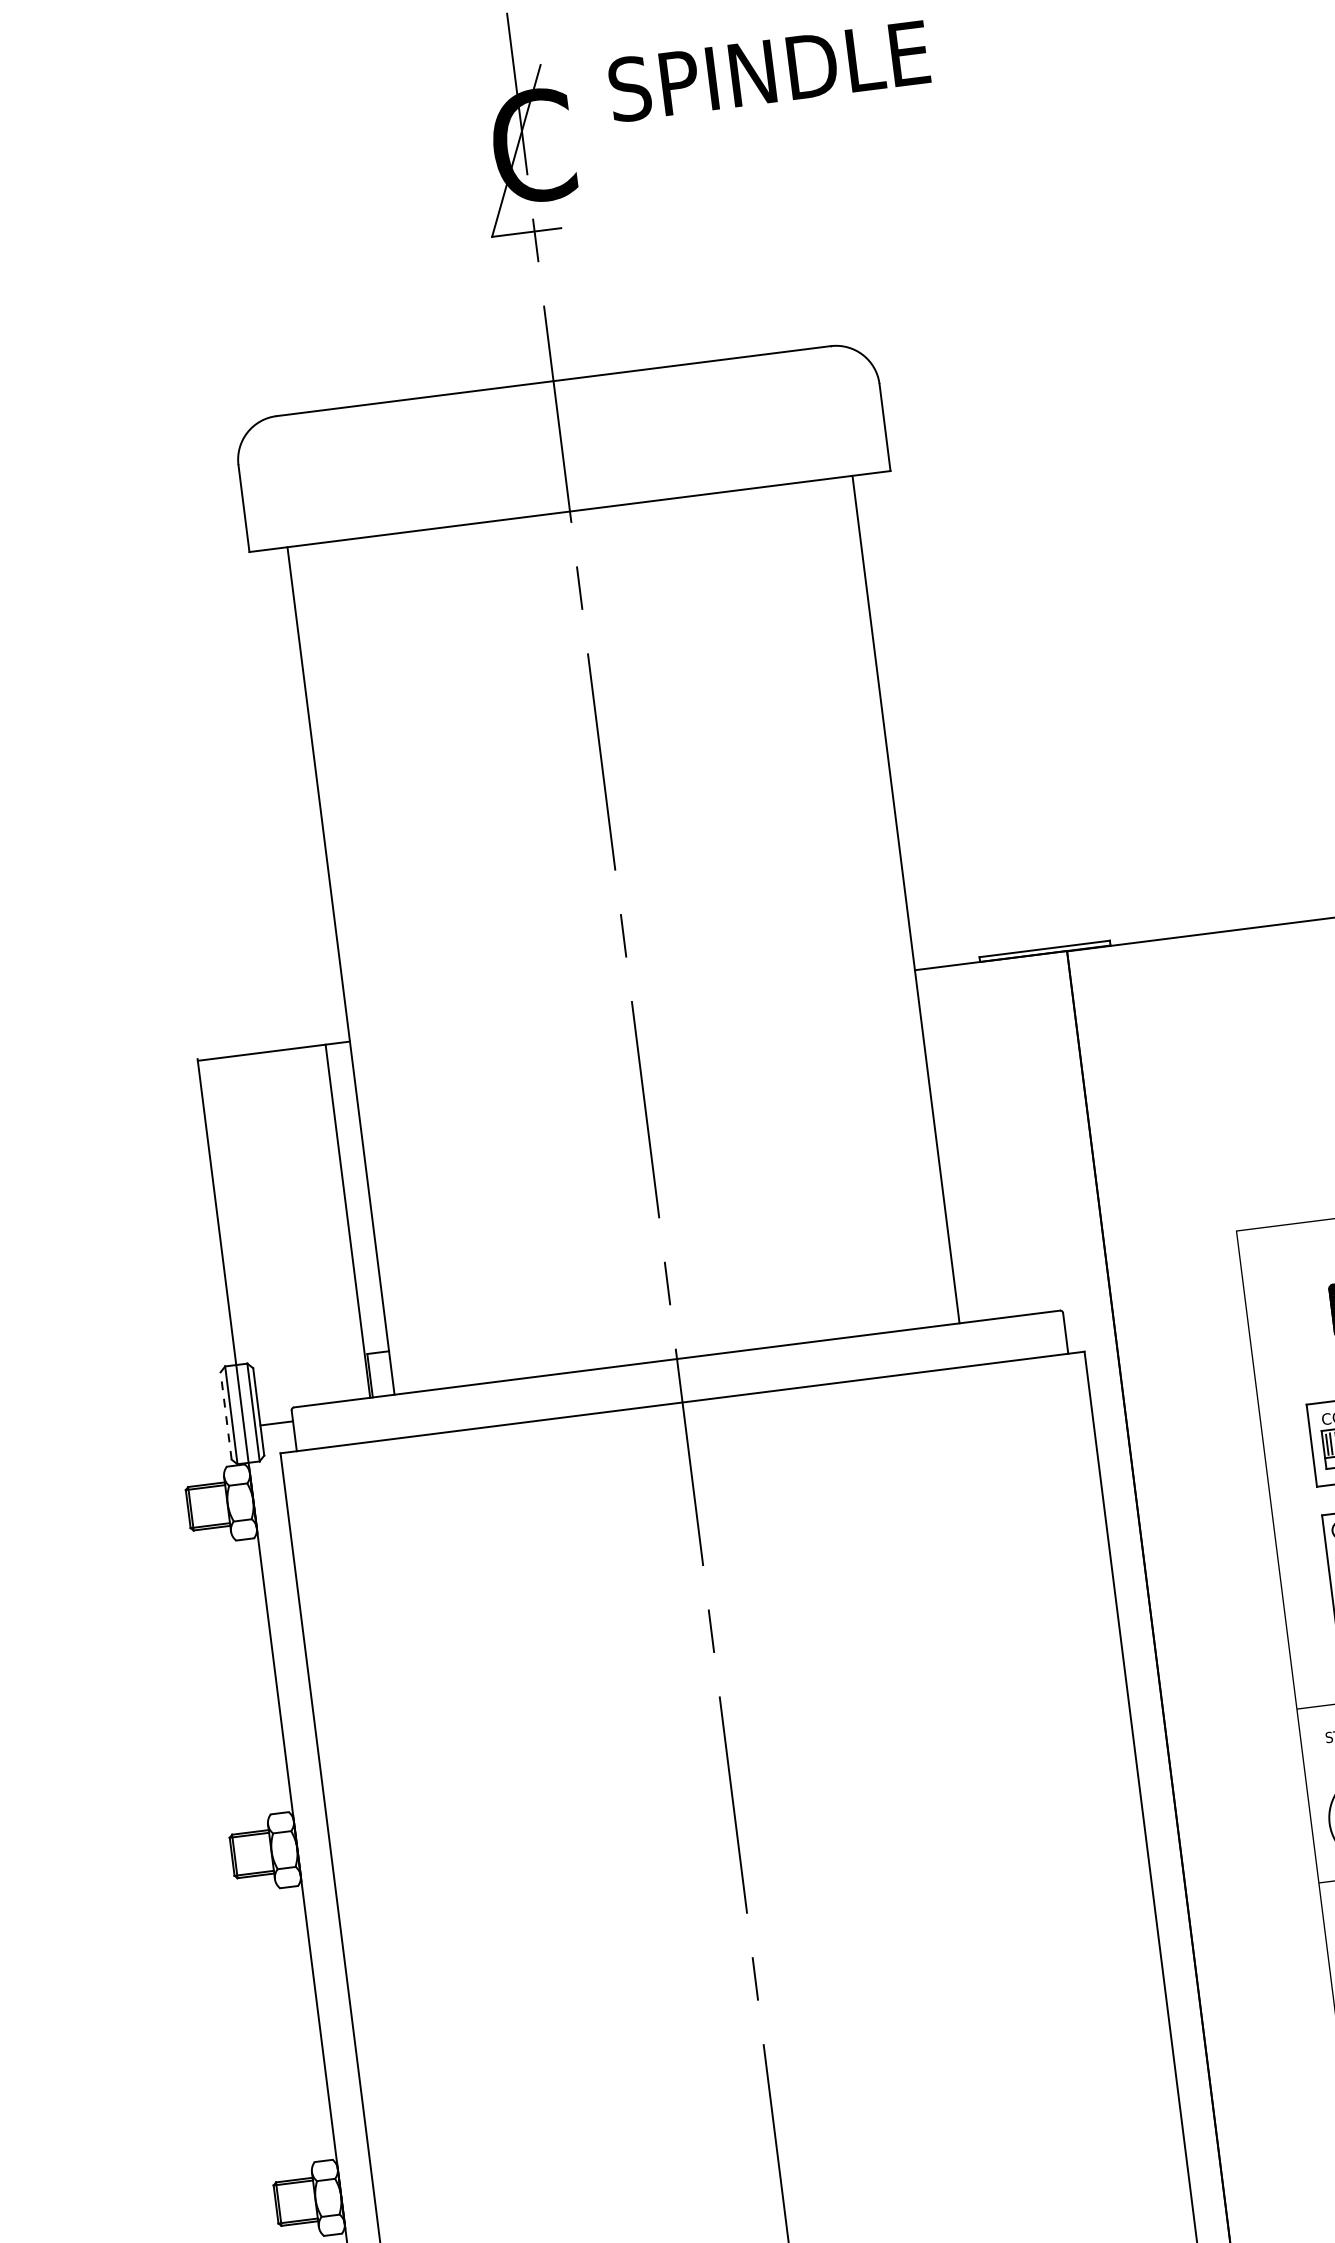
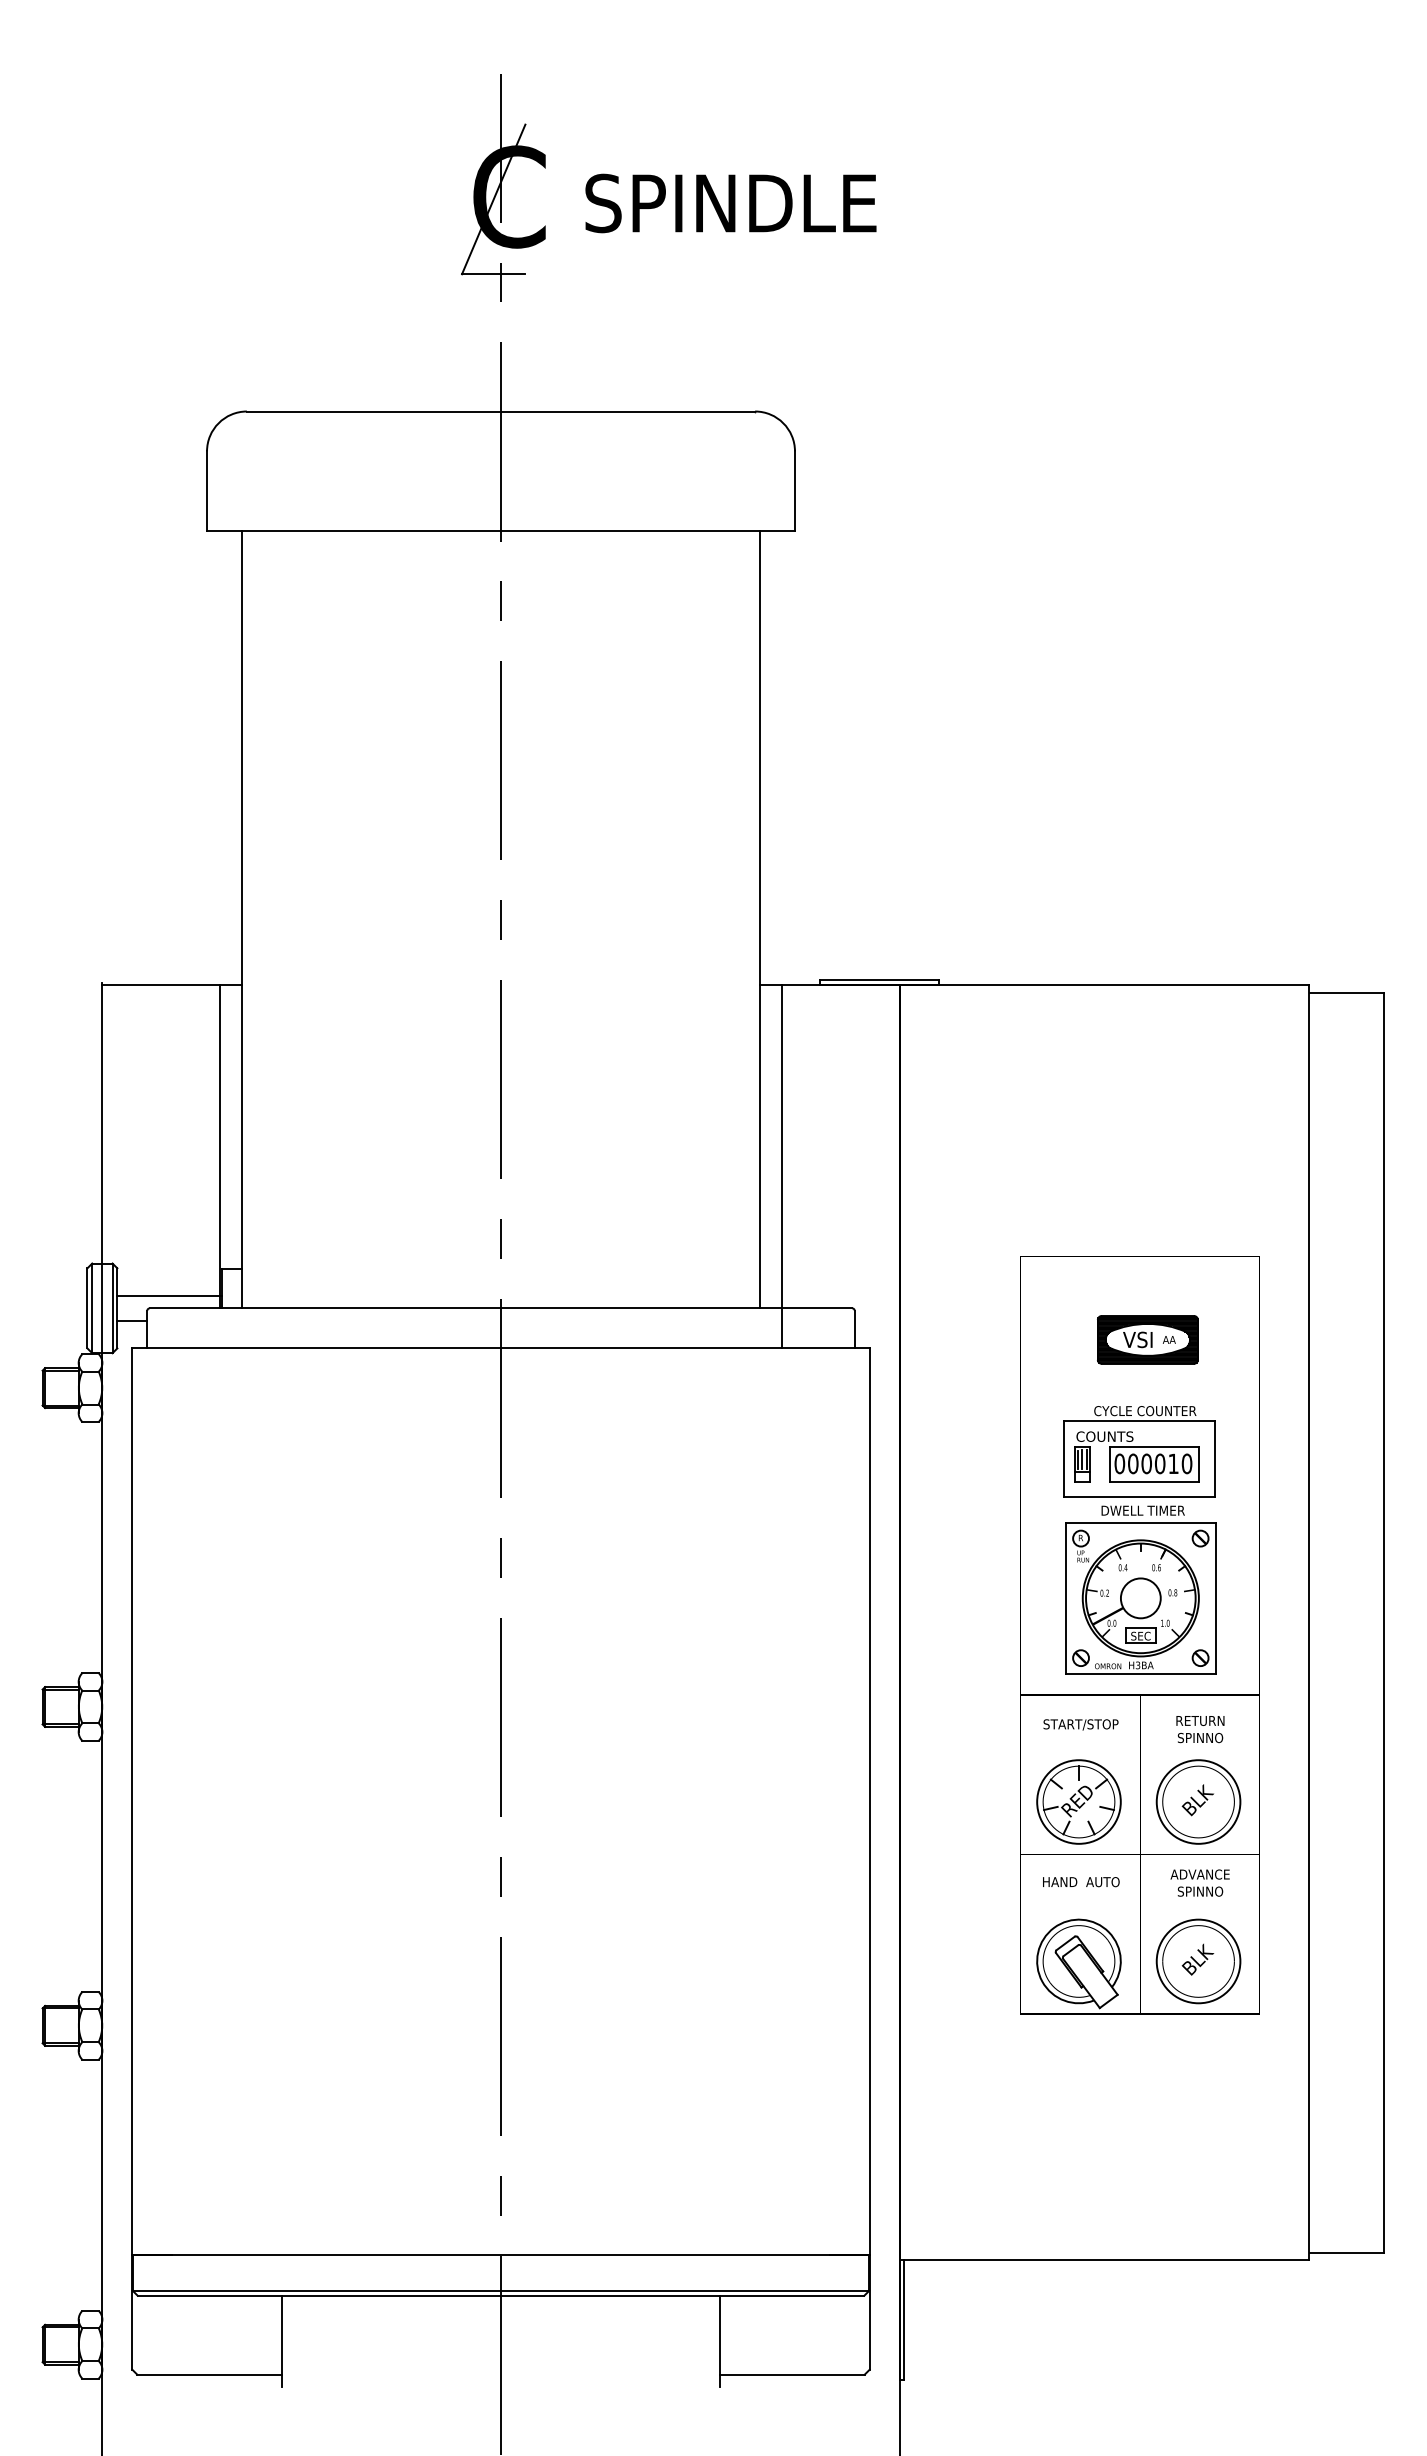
text: (768, 71) -> (730, 203), moved
line: (964, 1165) -> (782, 1166), added
line: (313, 1390) -> (169, 1295), added
line: (226, 1415) -> (87, 1307), dashed -> solid

